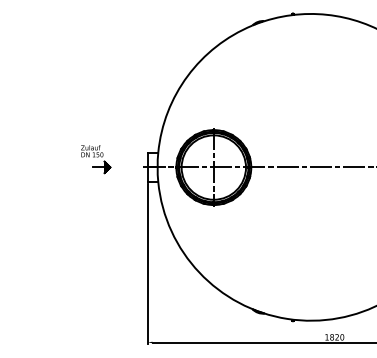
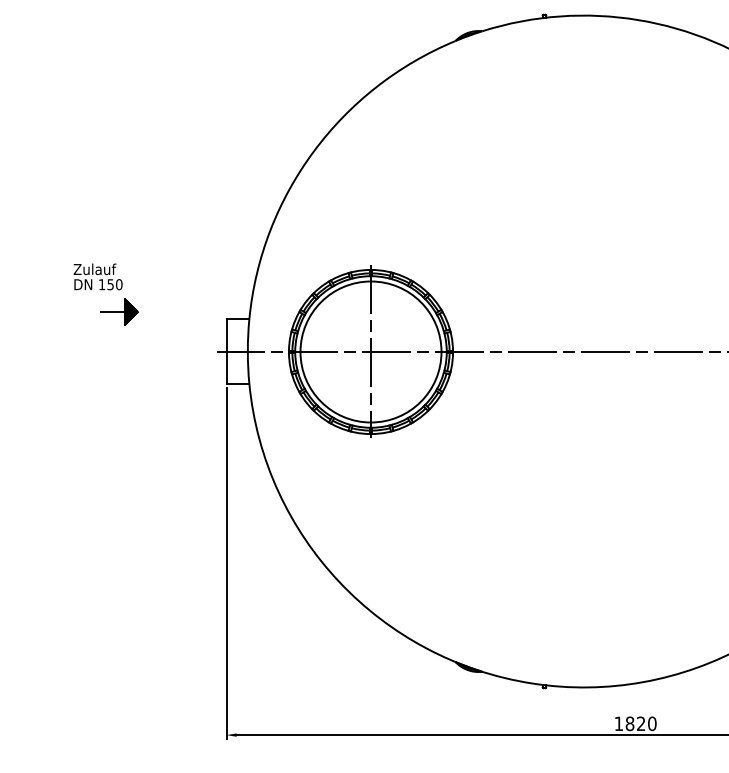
part: (96, 159) -> (107, 294), moved

